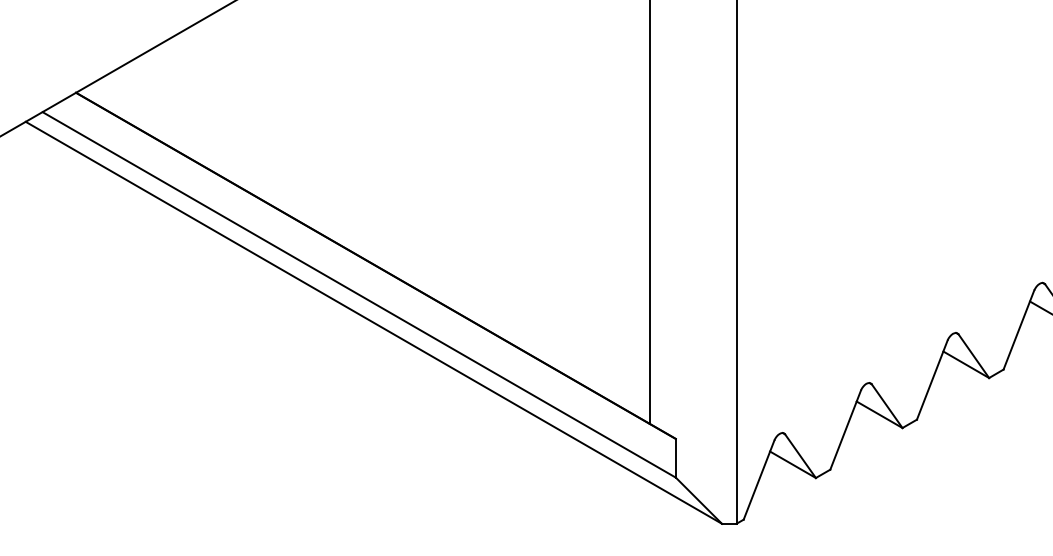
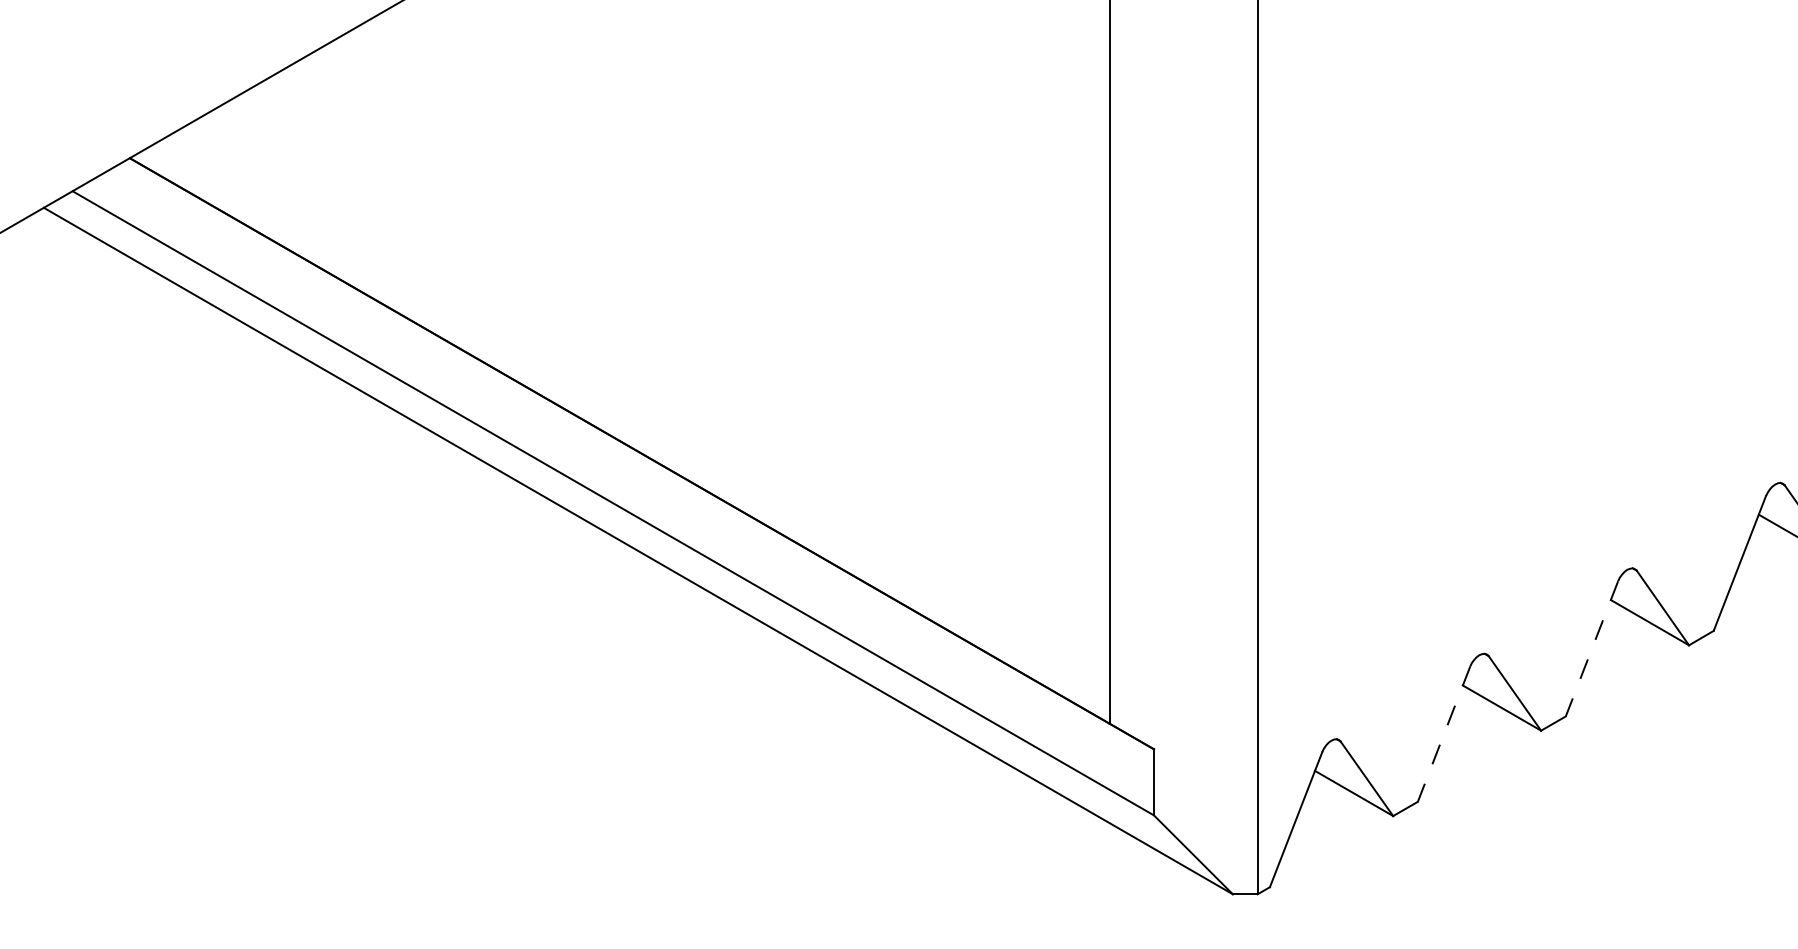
line: (932, 380) -> (1592, 649), solid -> dashed
line: (845, 430) -> (1443, 734), solid -> dashed

